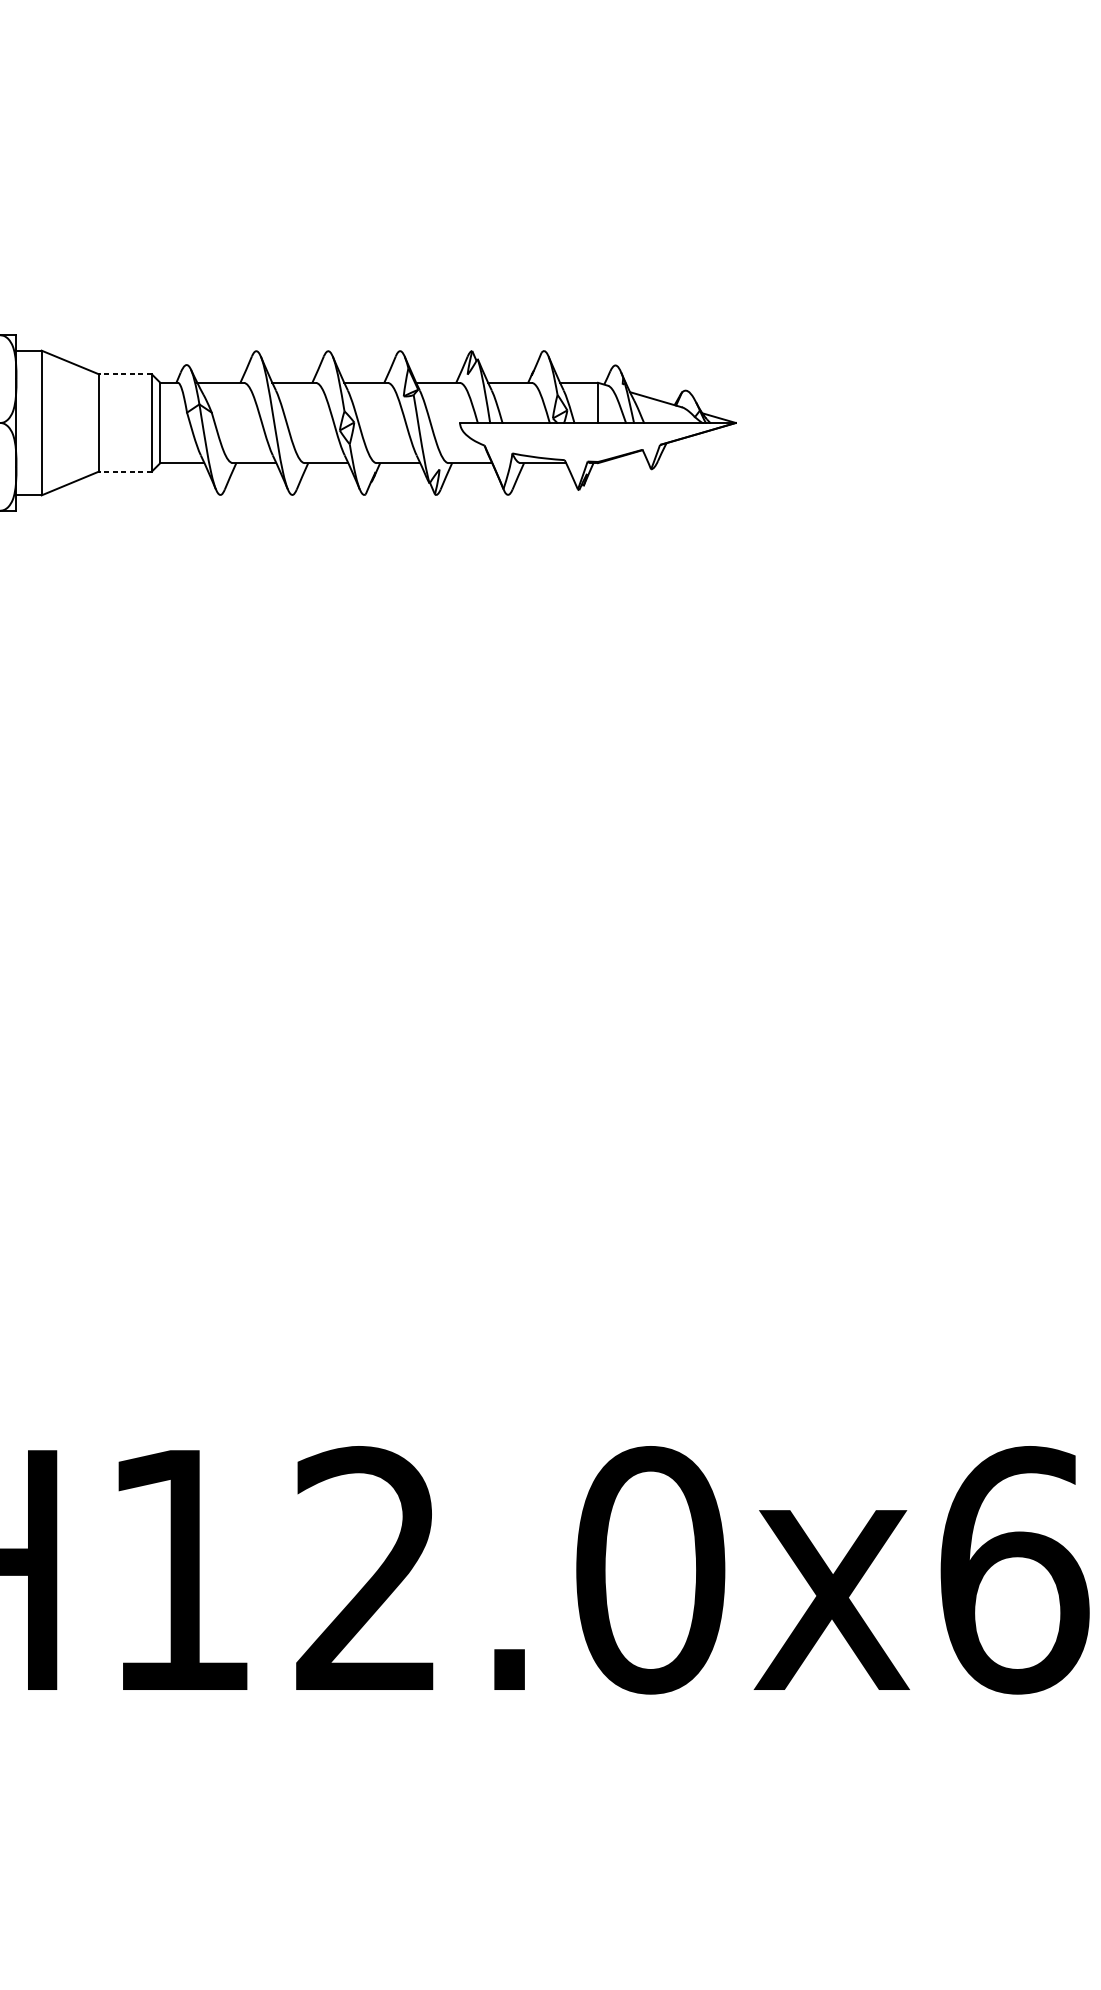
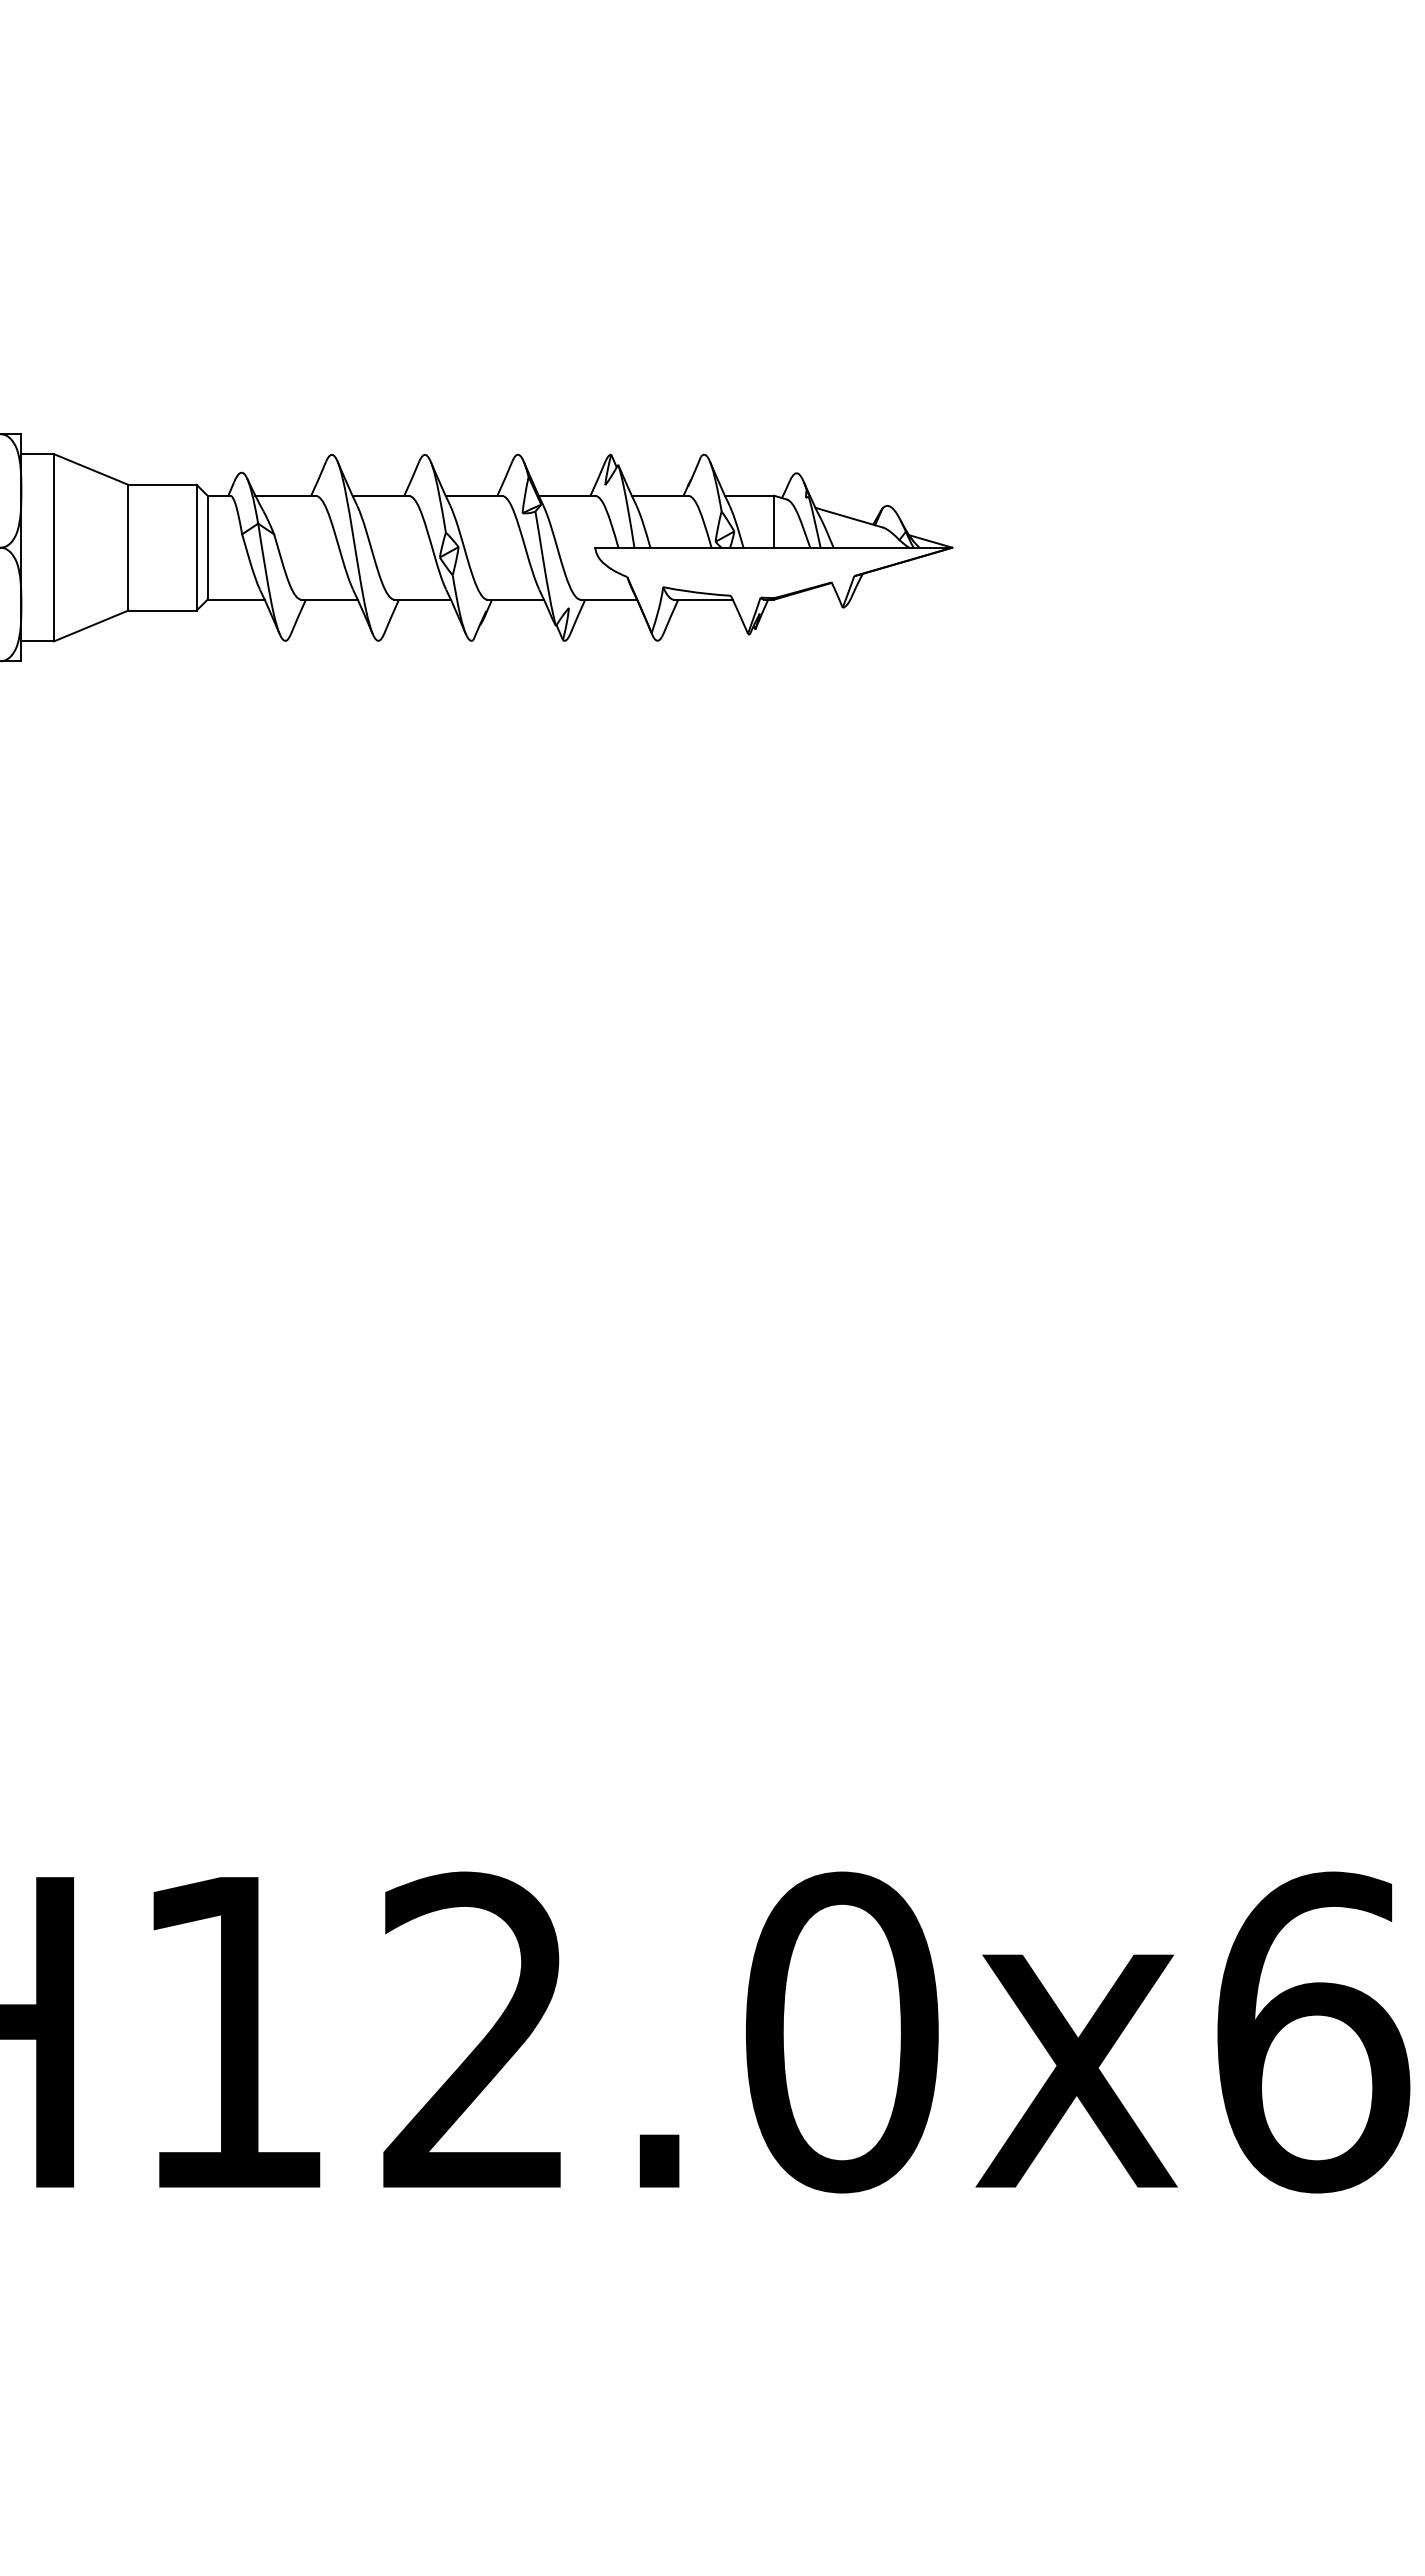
line: (125, 374) -> (162, 484), dashed -> solid
line: (125, 471) -> (162, 610), dashed -> solid

